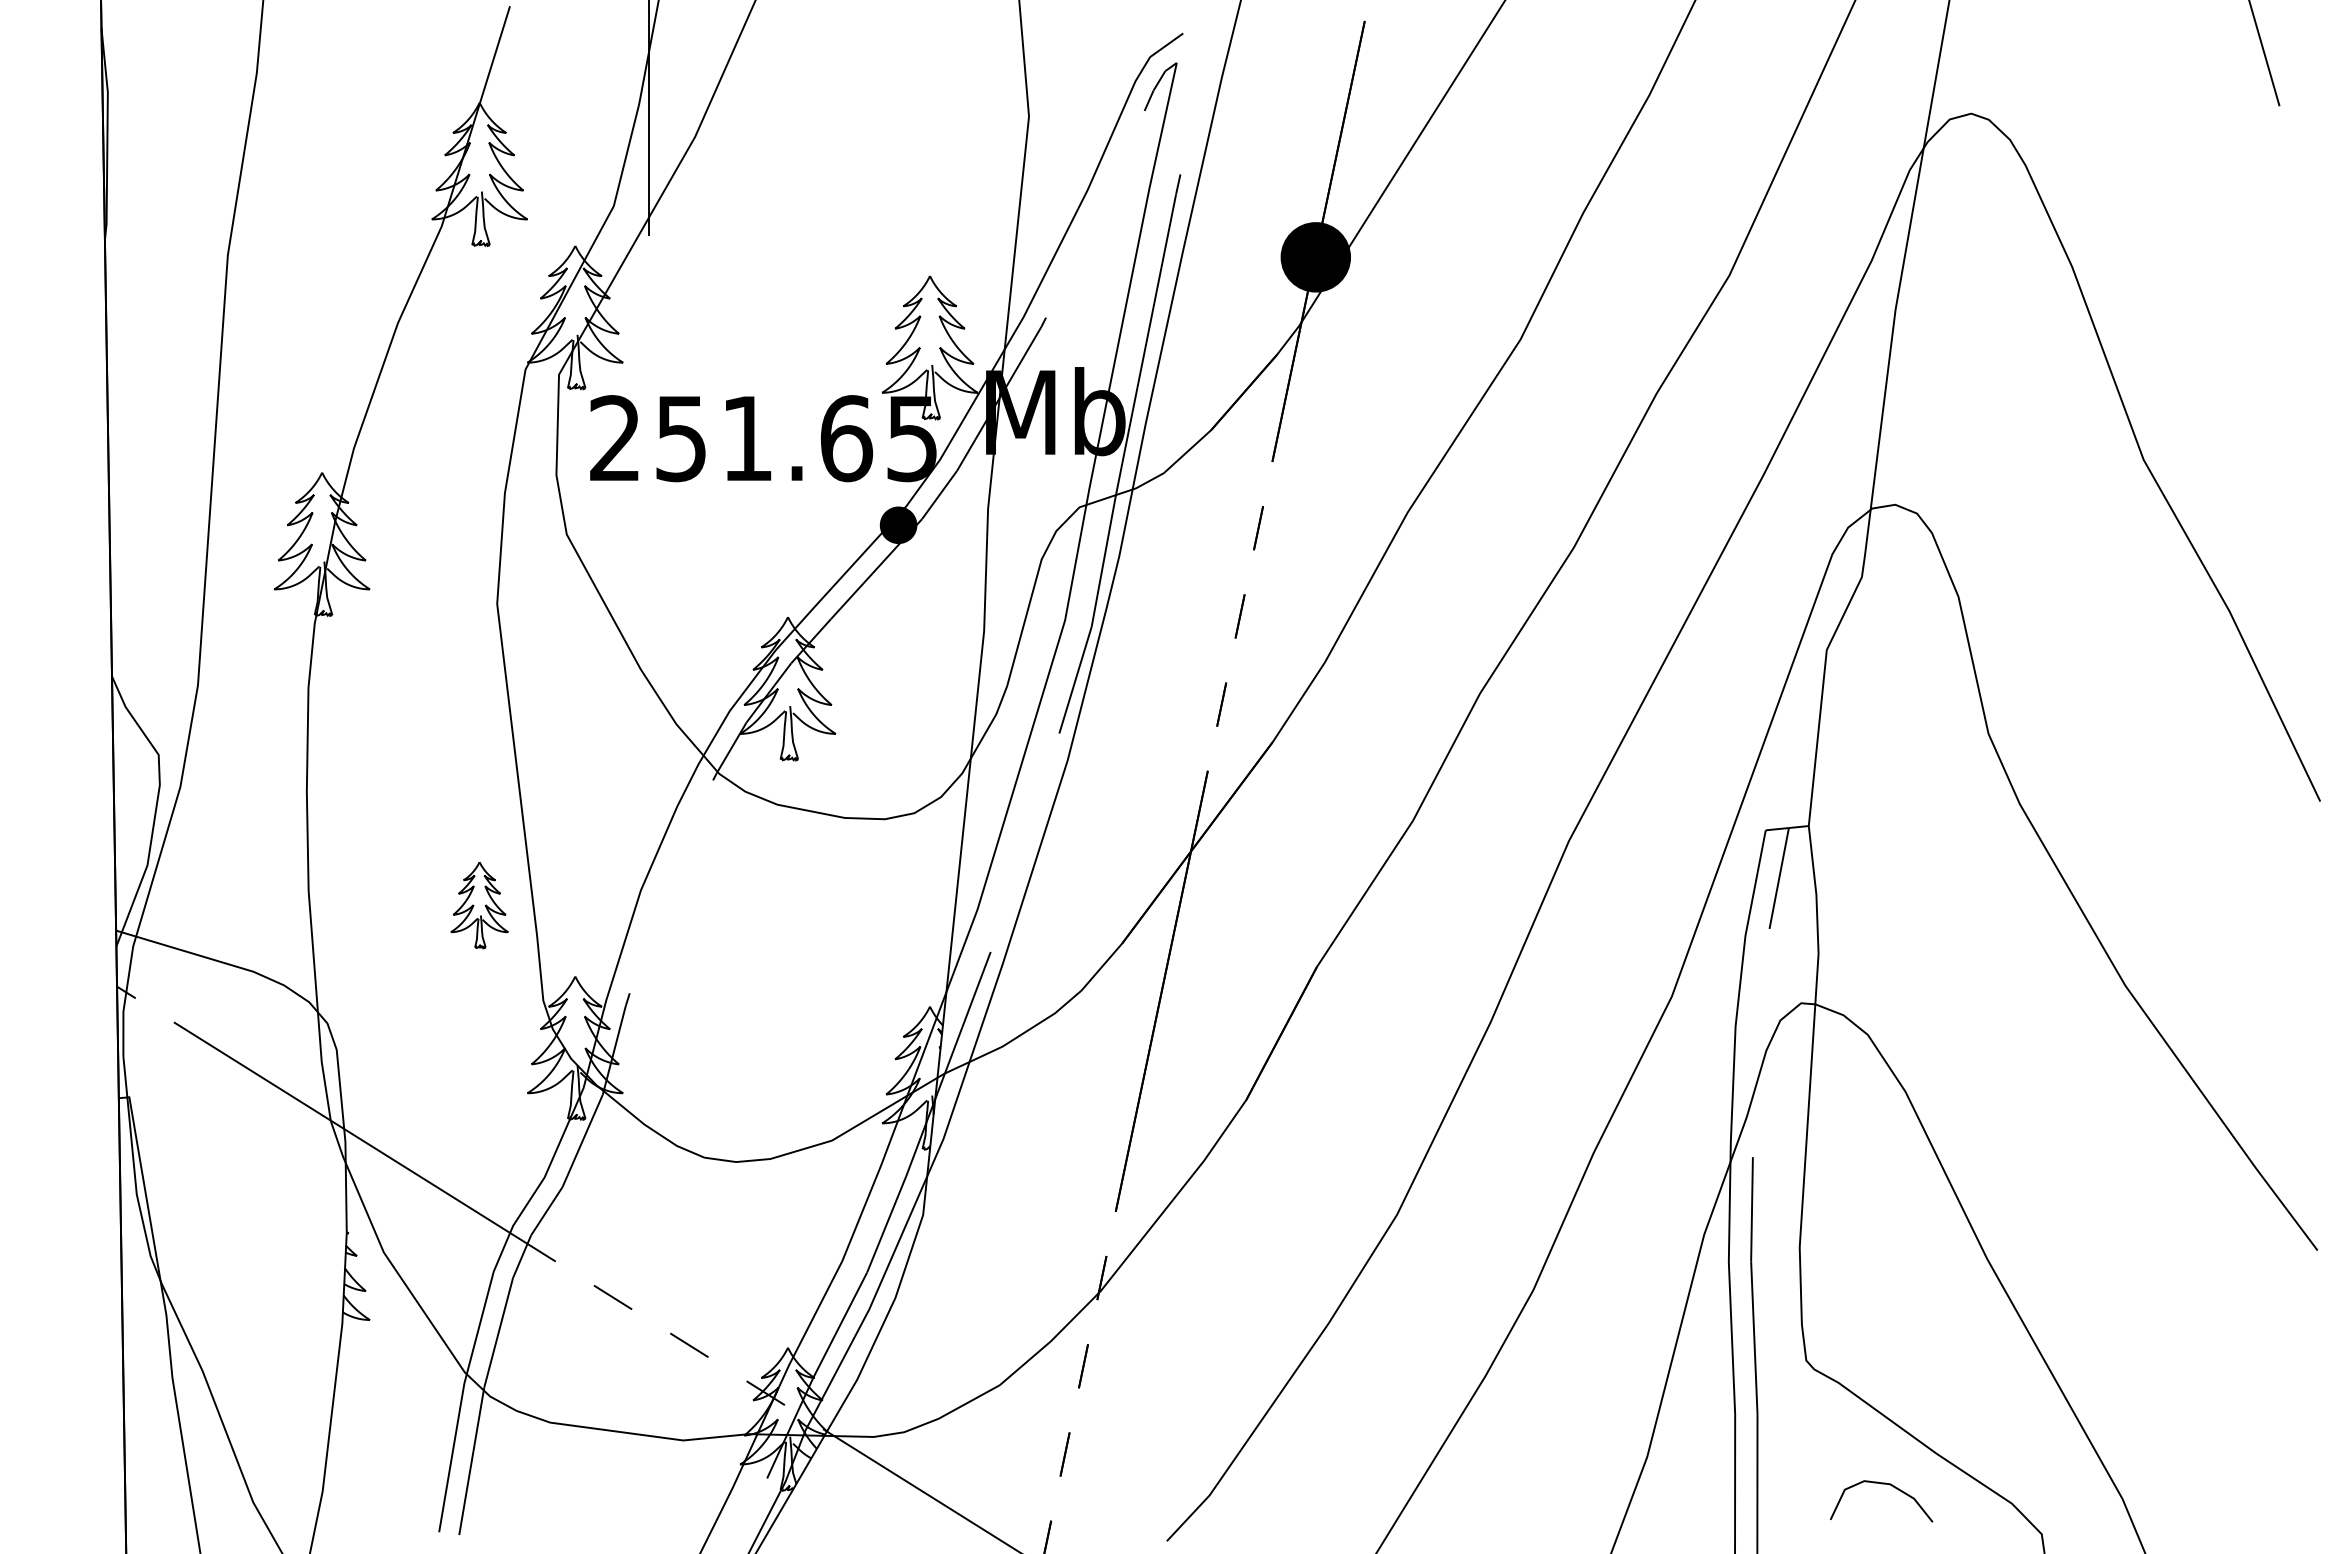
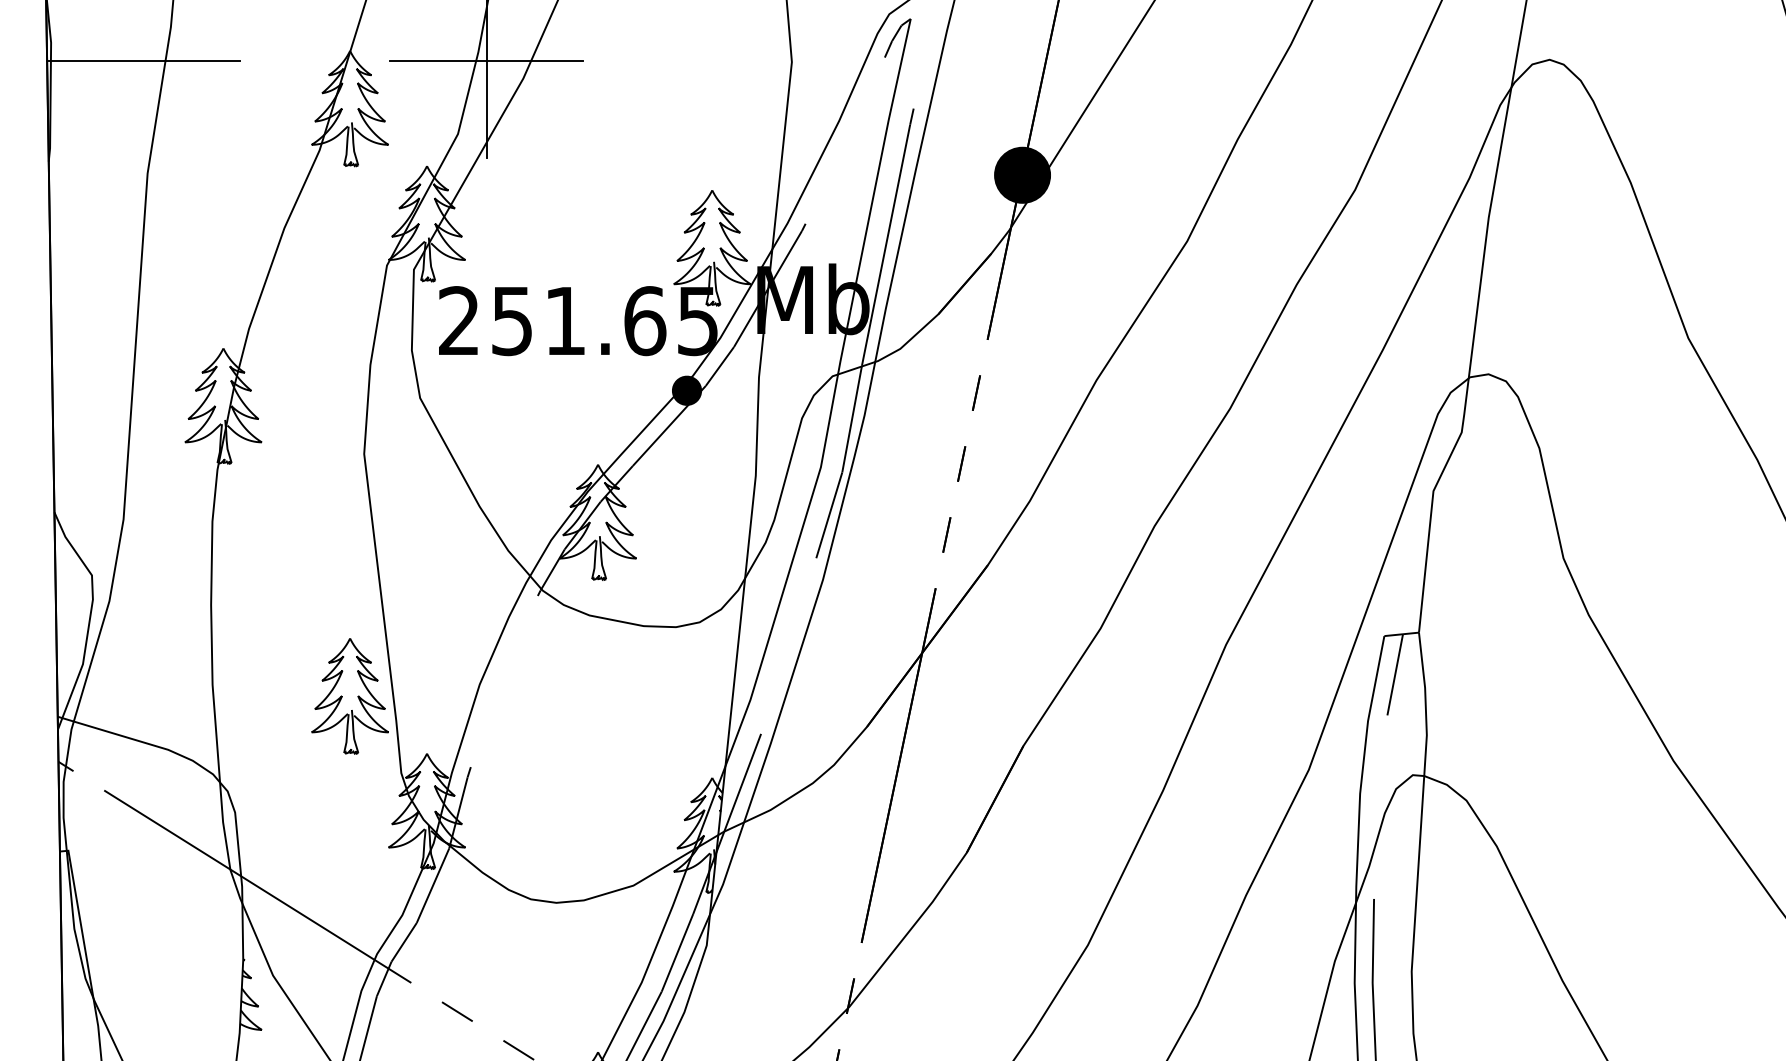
line: (222, 115) -> (143, 61), added
line: (649, 115) -> (486, 61), added
part: (479, 905) -> (349, 696), size x1.67

